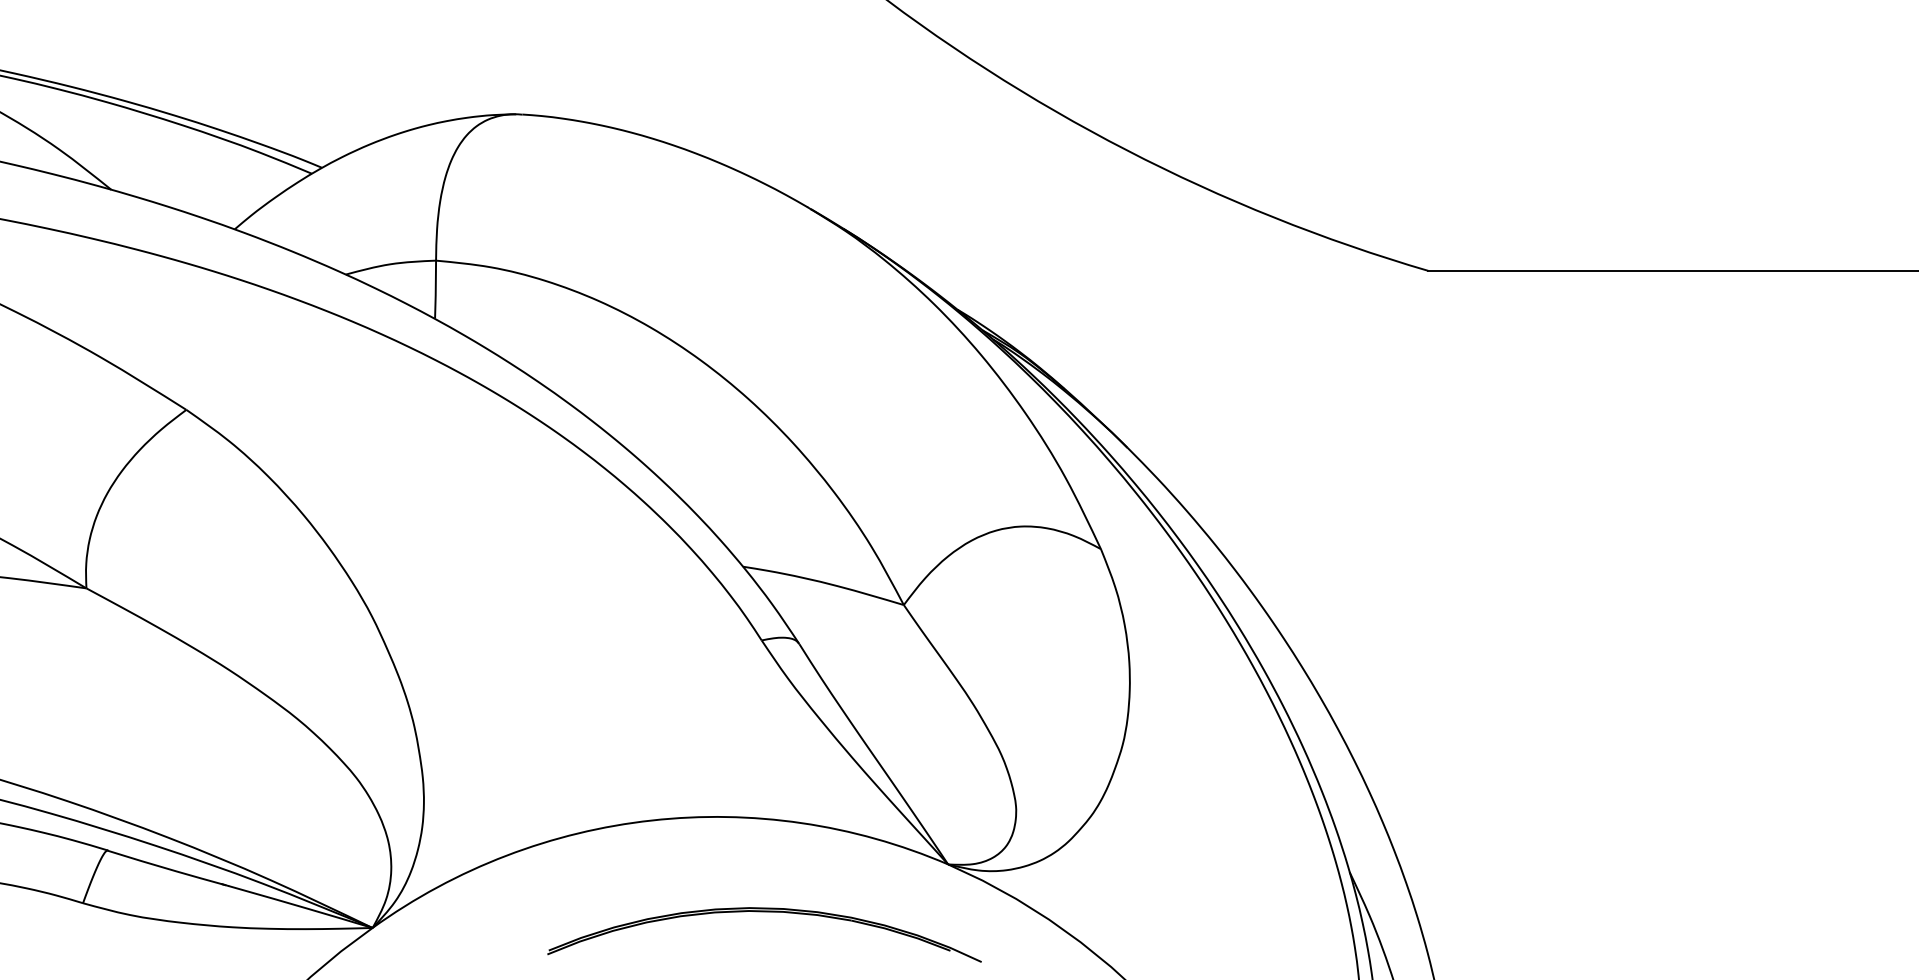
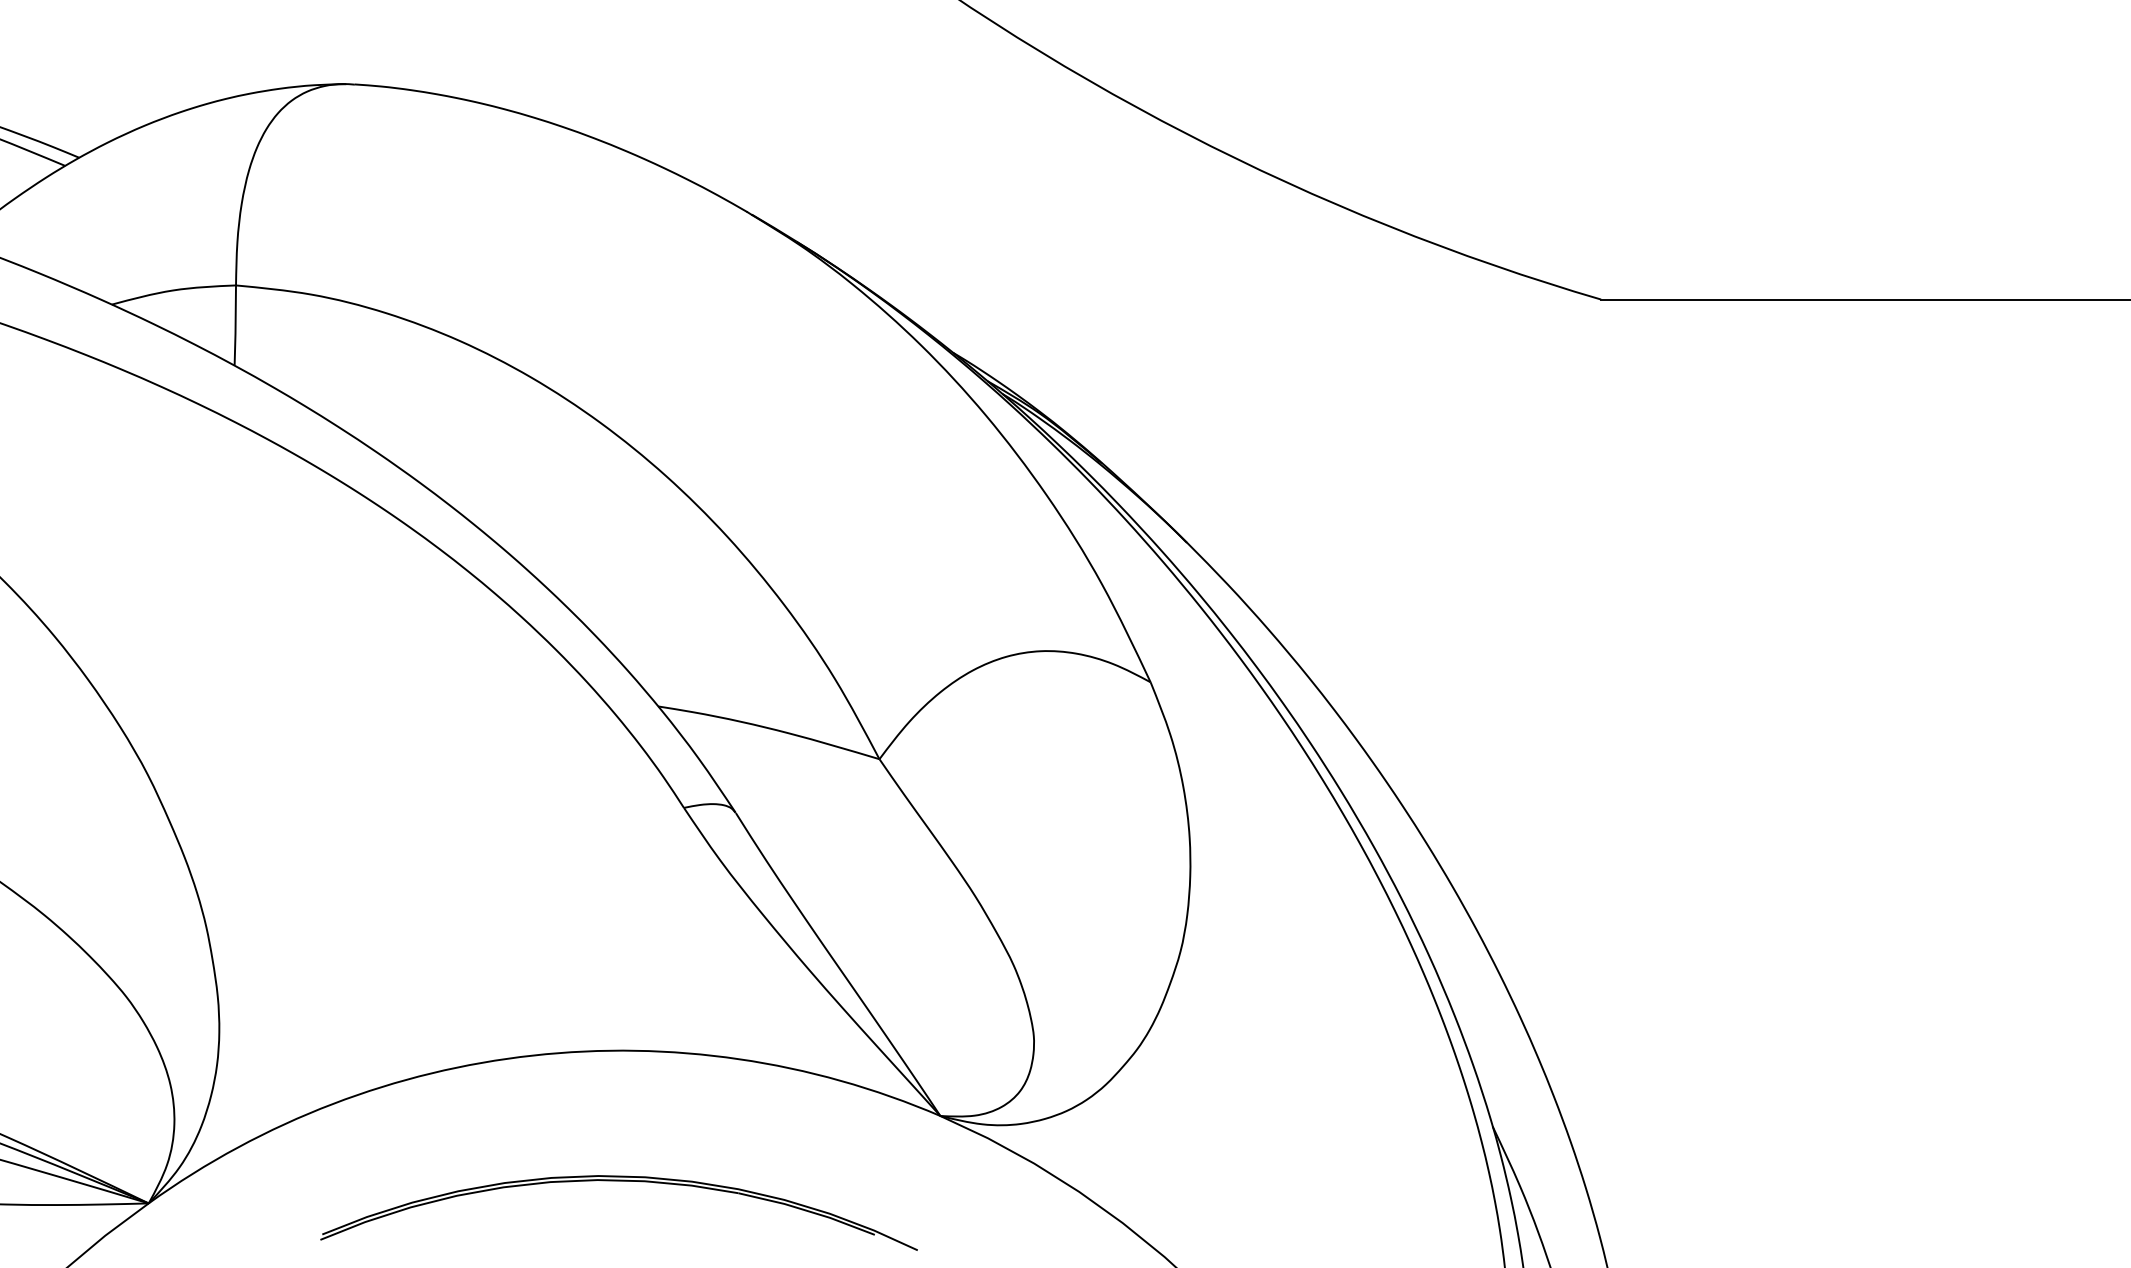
part: (764, 912) -> (619, 1182), moved

